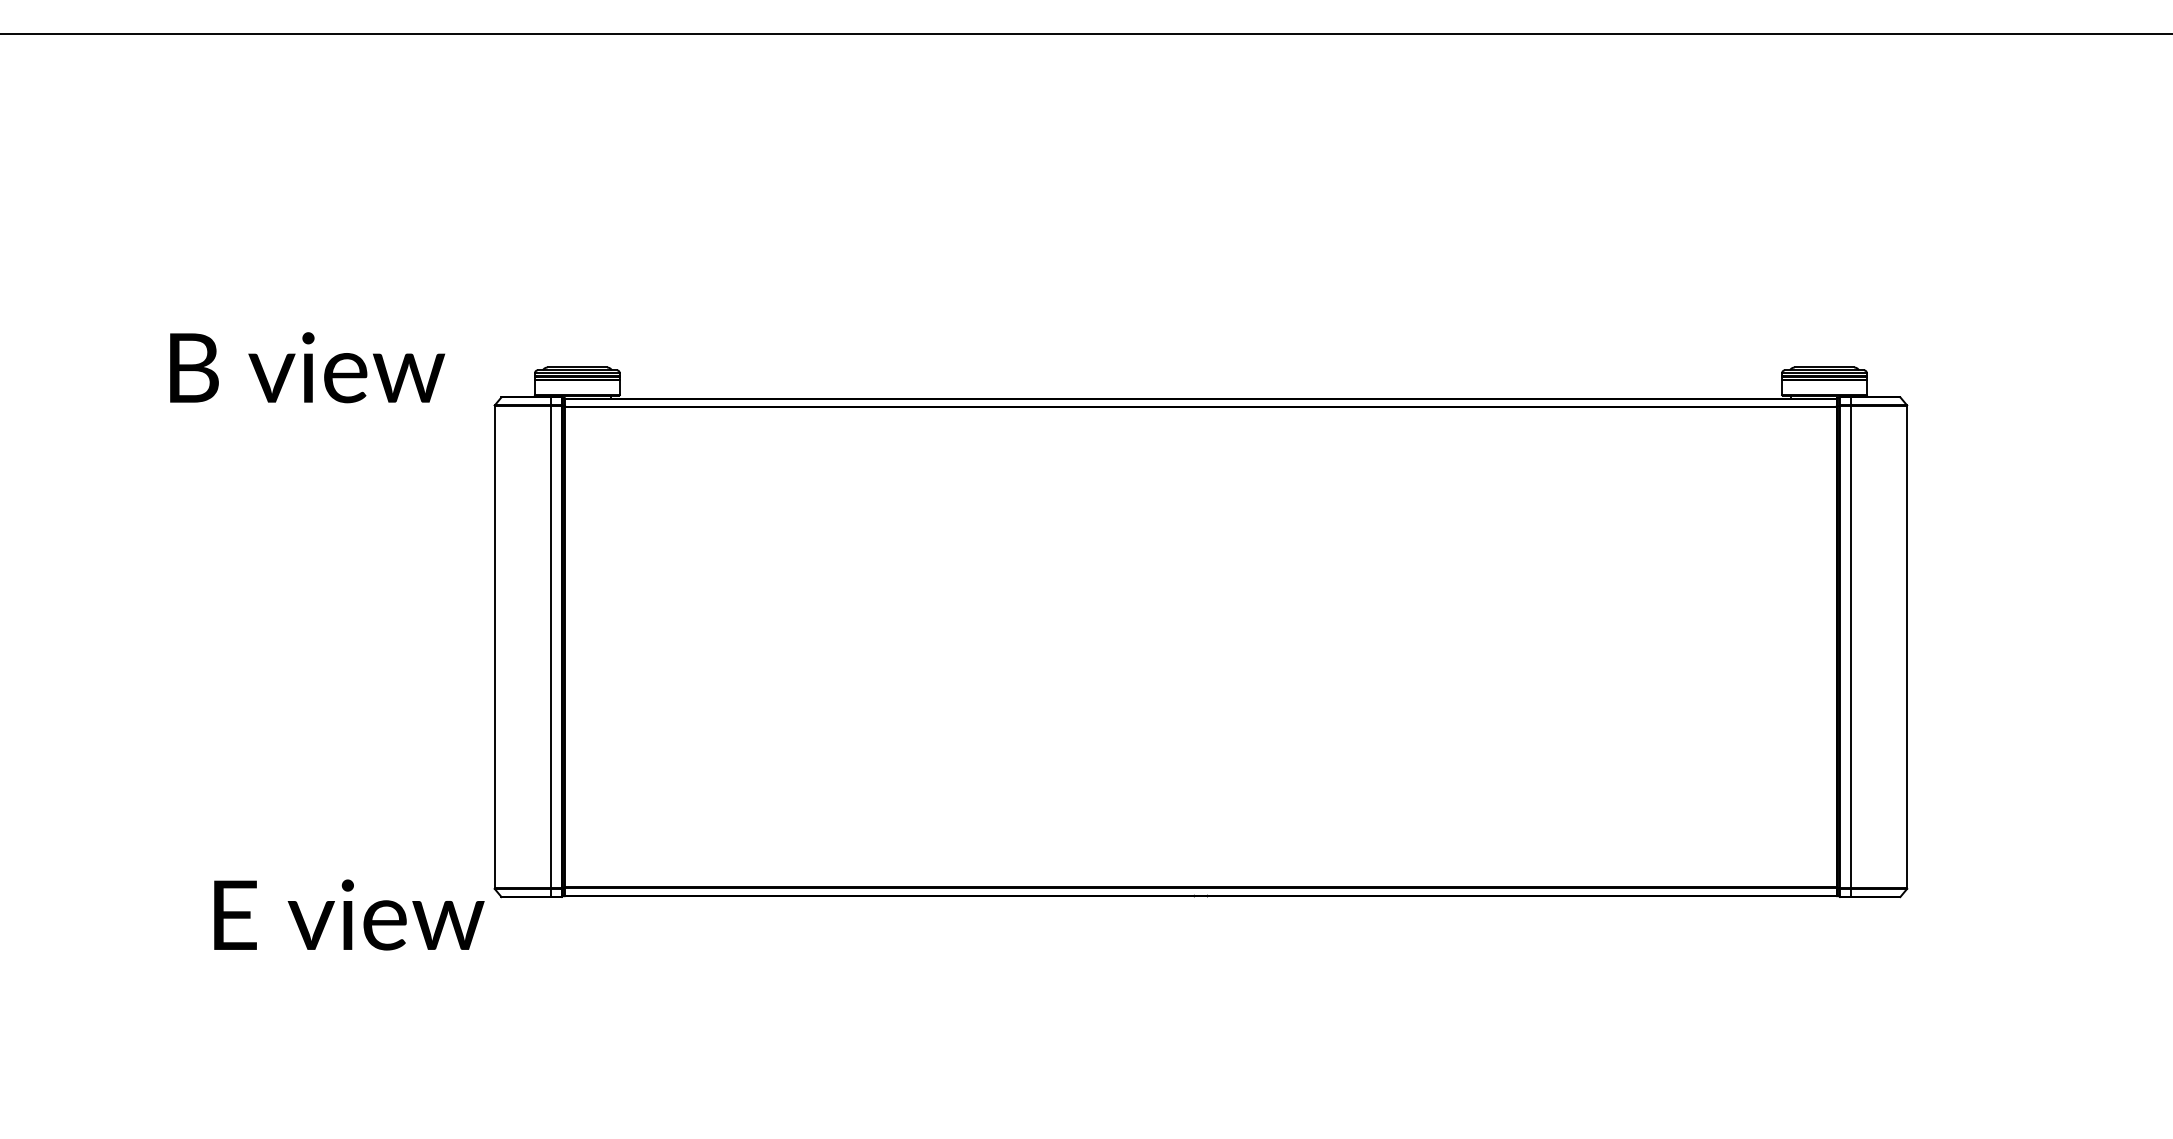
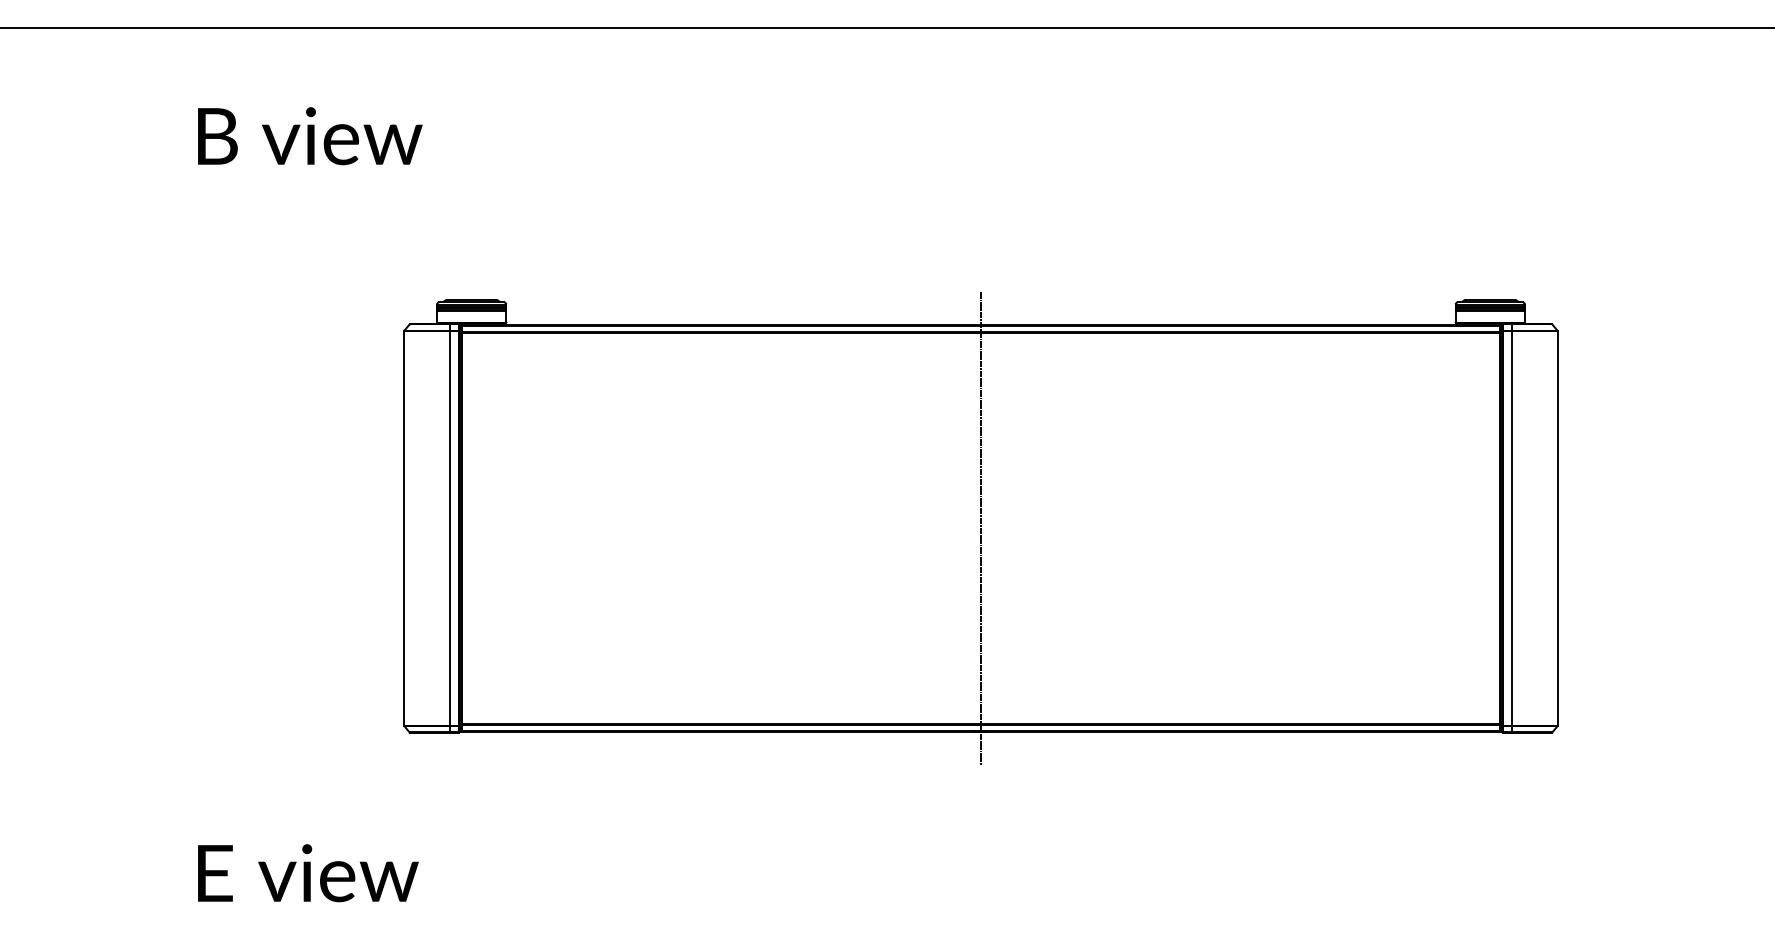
text: (307, 368) -> (310, 136), moved
line: (1200, 647) -> (980, 528), added
text: (349, 915) -> (308, 873), moved

